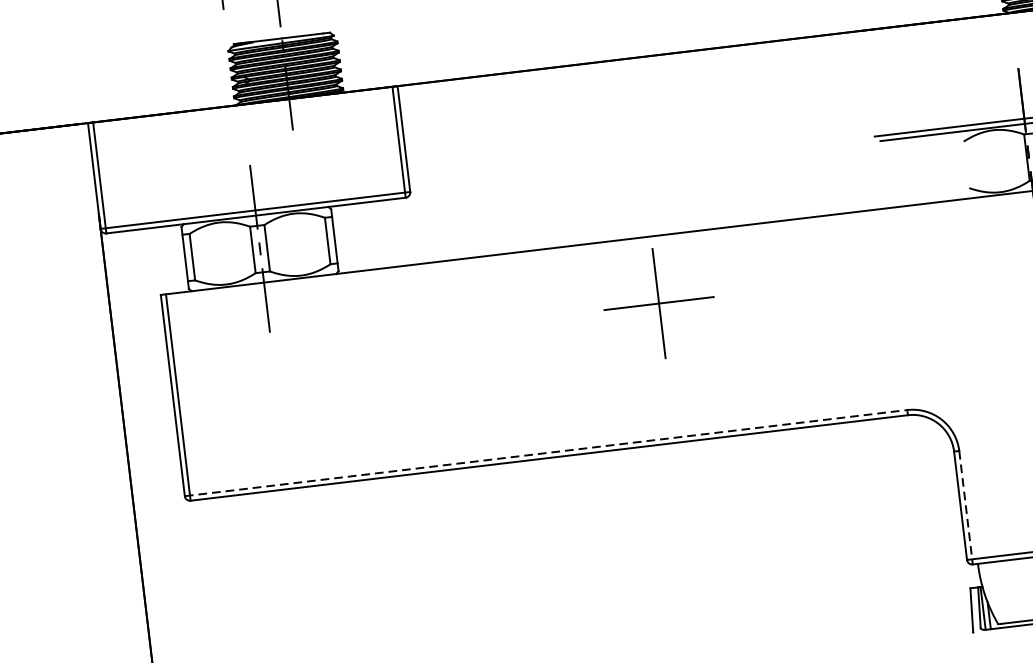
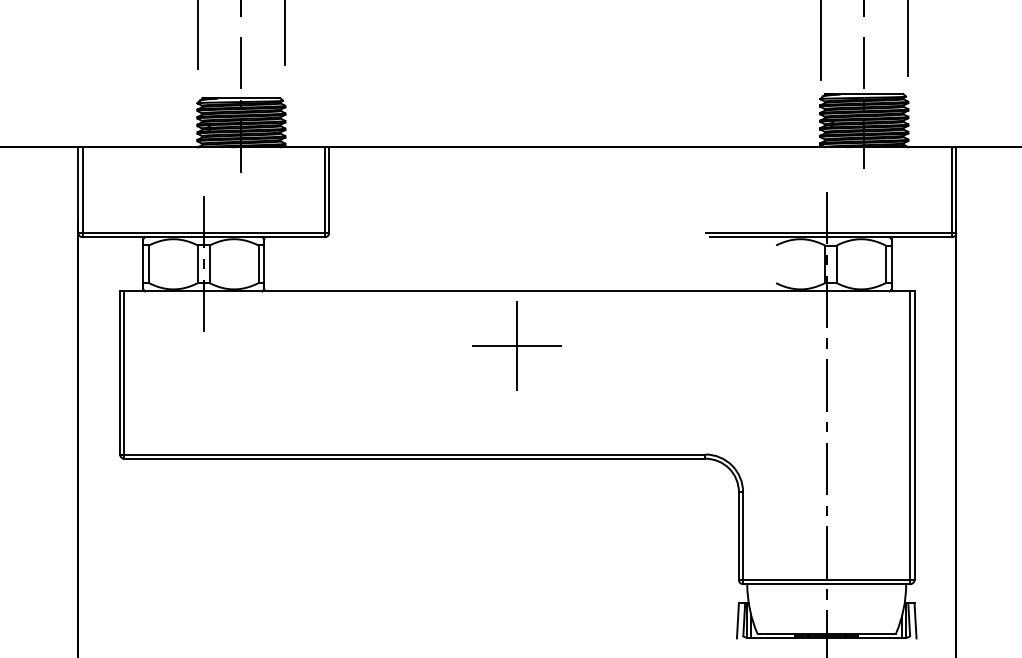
line: (545, 453) -> (412, 454), dashed -> solid
line: (966, 508) -> (743, 538), dashed -> solid

